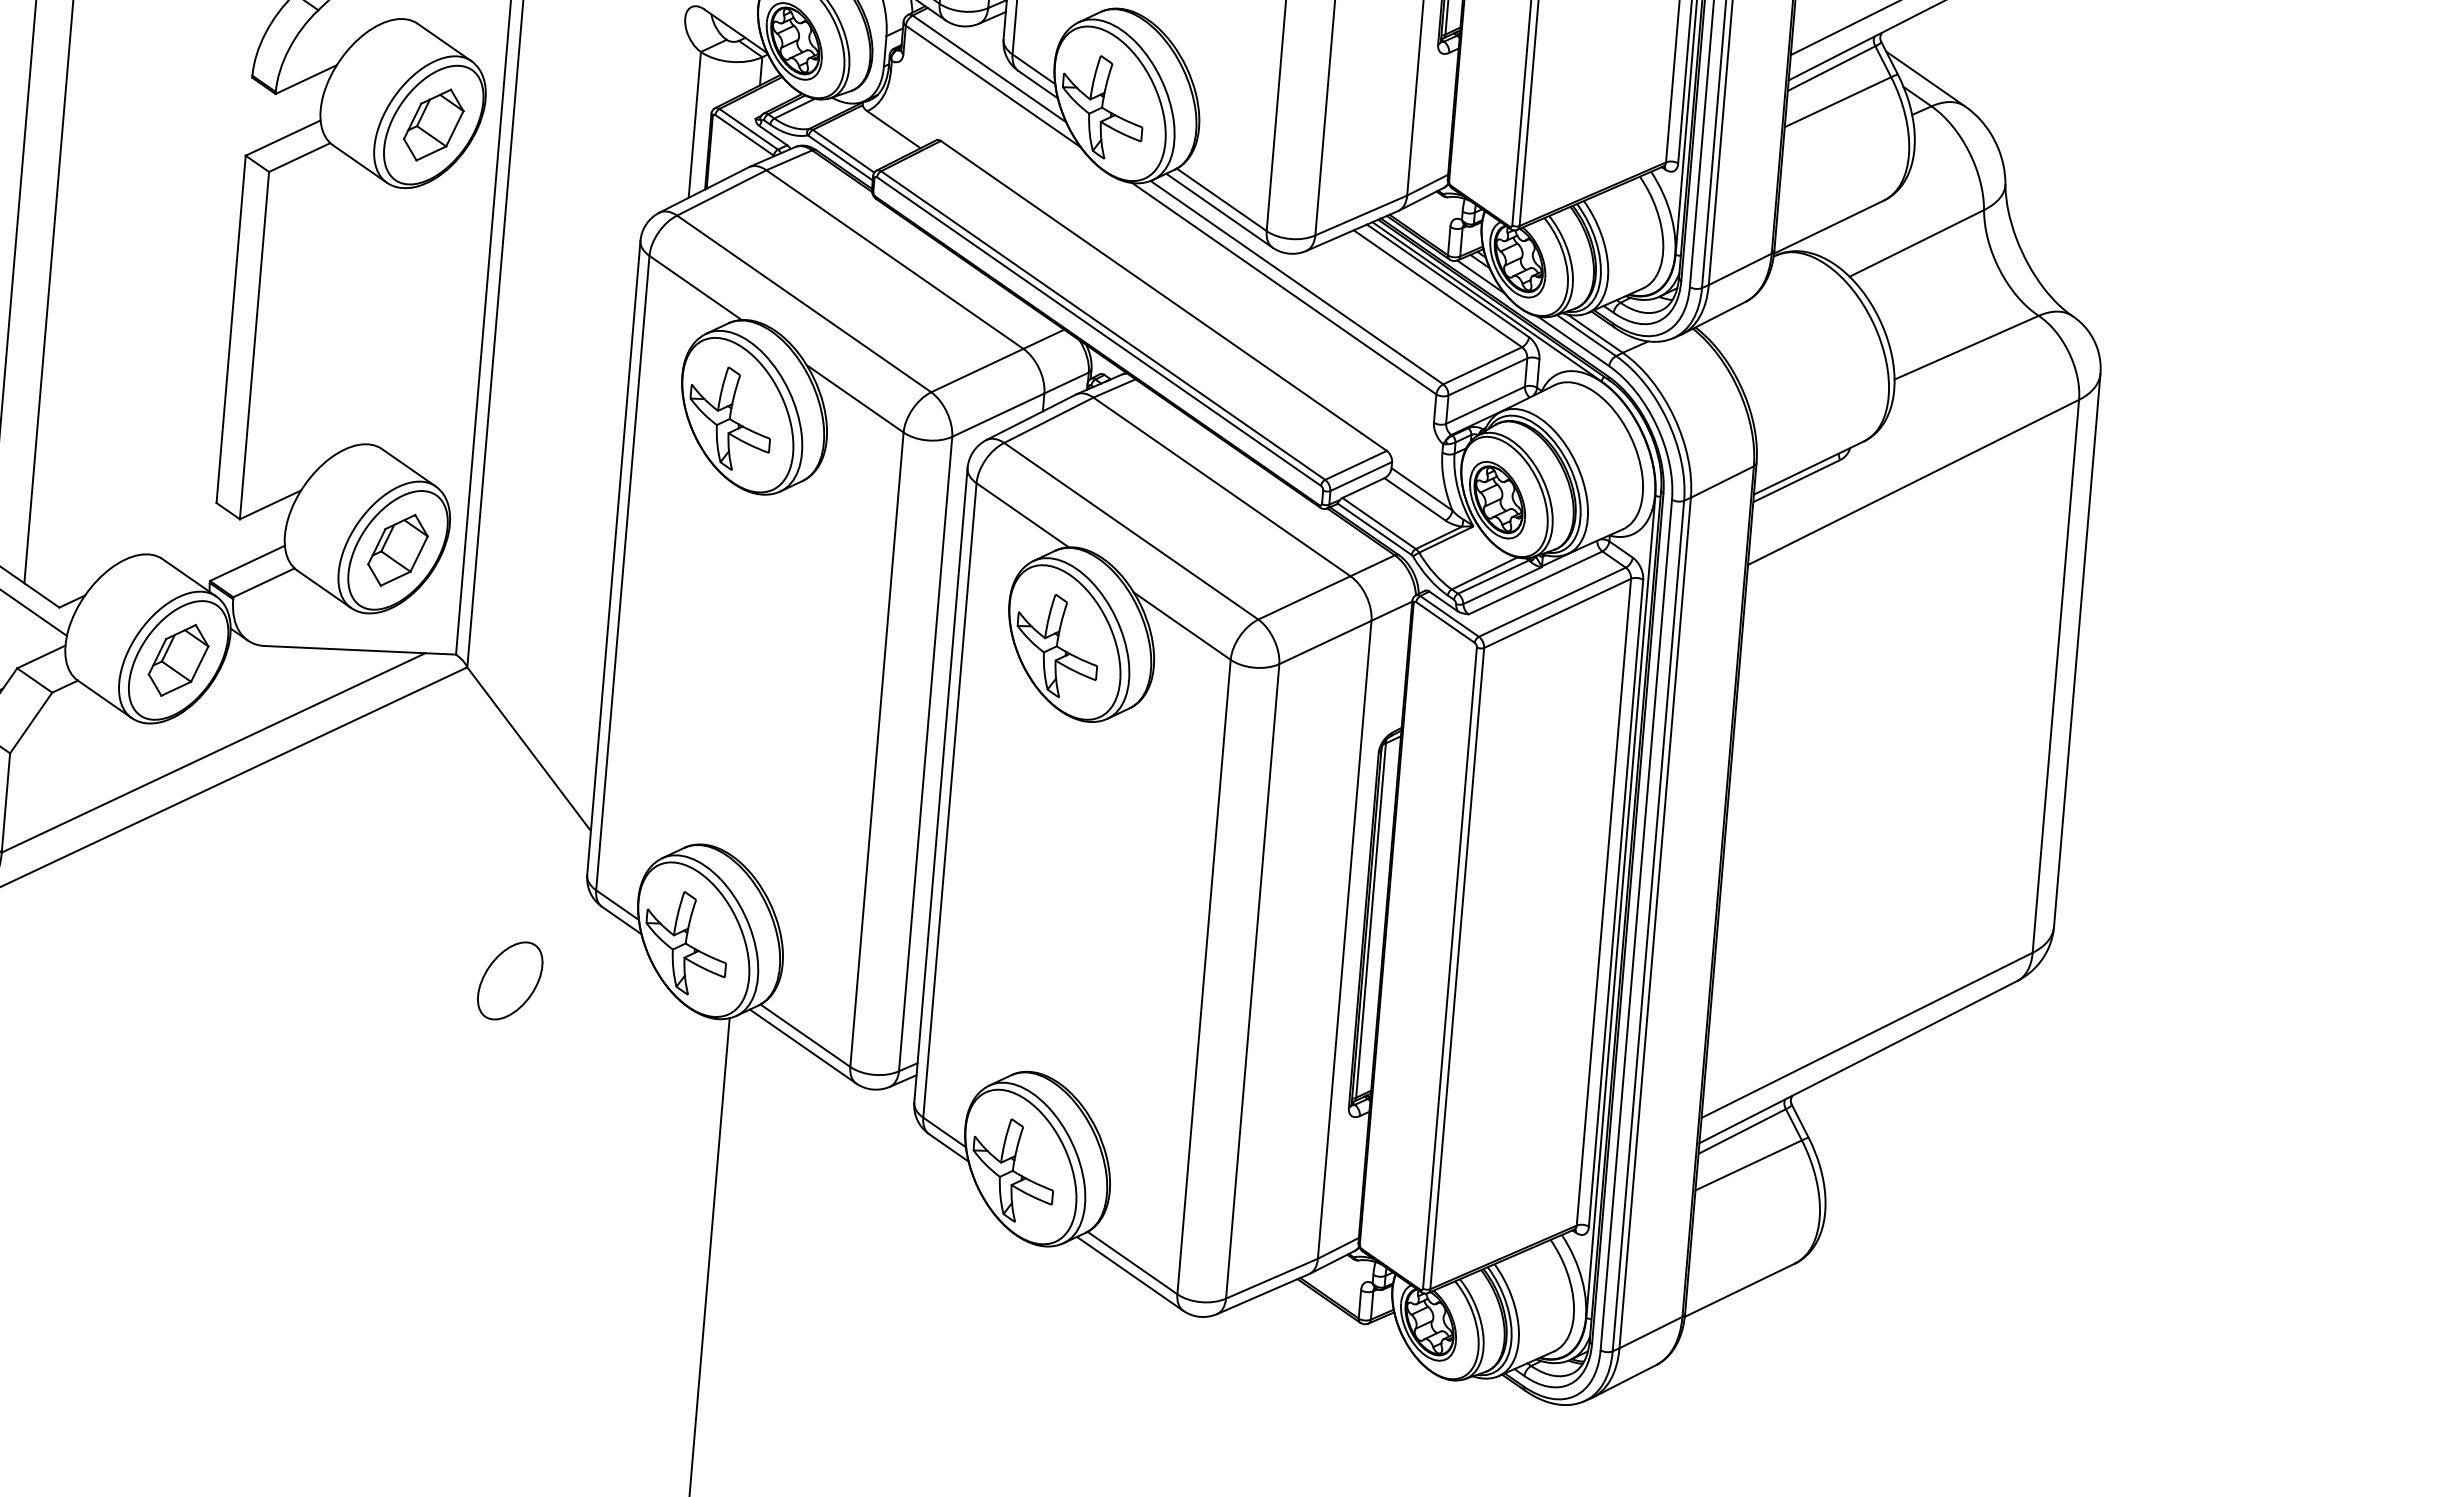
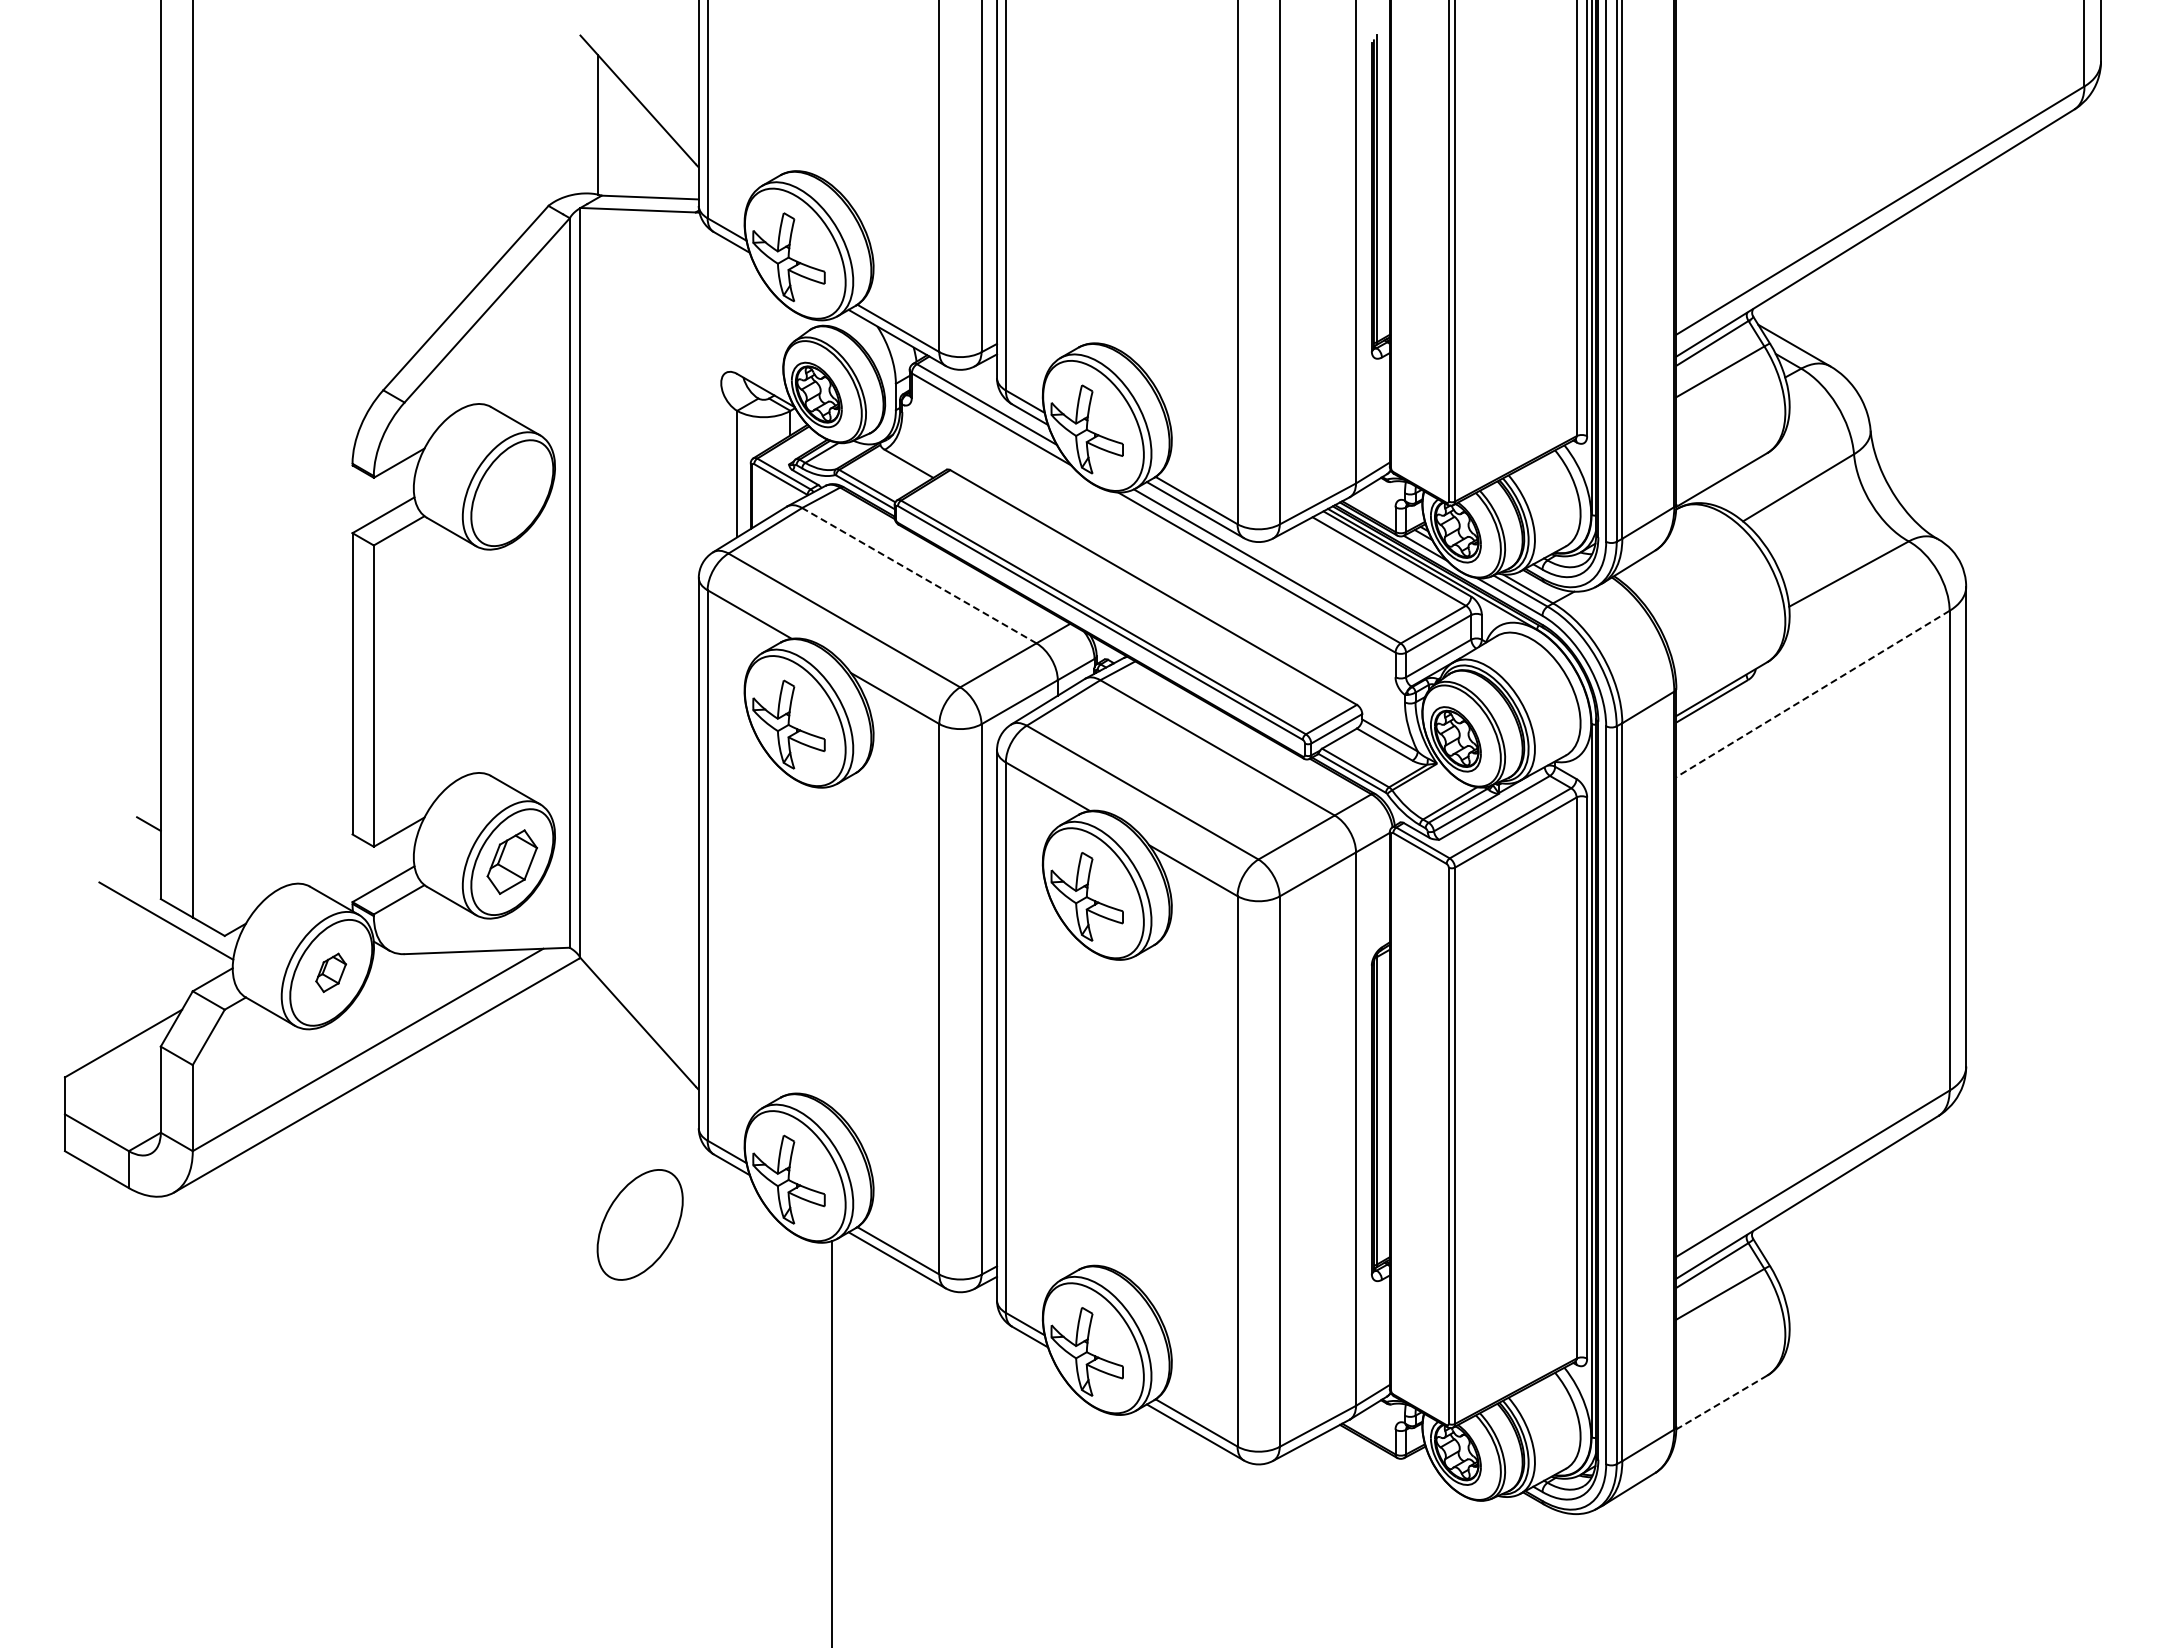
part: (432, 124) -> (511, 492), removed
line: (893, 259) -> (918, 575), solid -> dashed
line: (1914, 481) -> (1813, 693), solid -> dashed
part: (177, 659) -> (330, 972), size x0.6
part: (509, 980) -> (639, 1224), size x1.6
line: (1739, 1290) -> (1721, 1402), solid -> dashed

